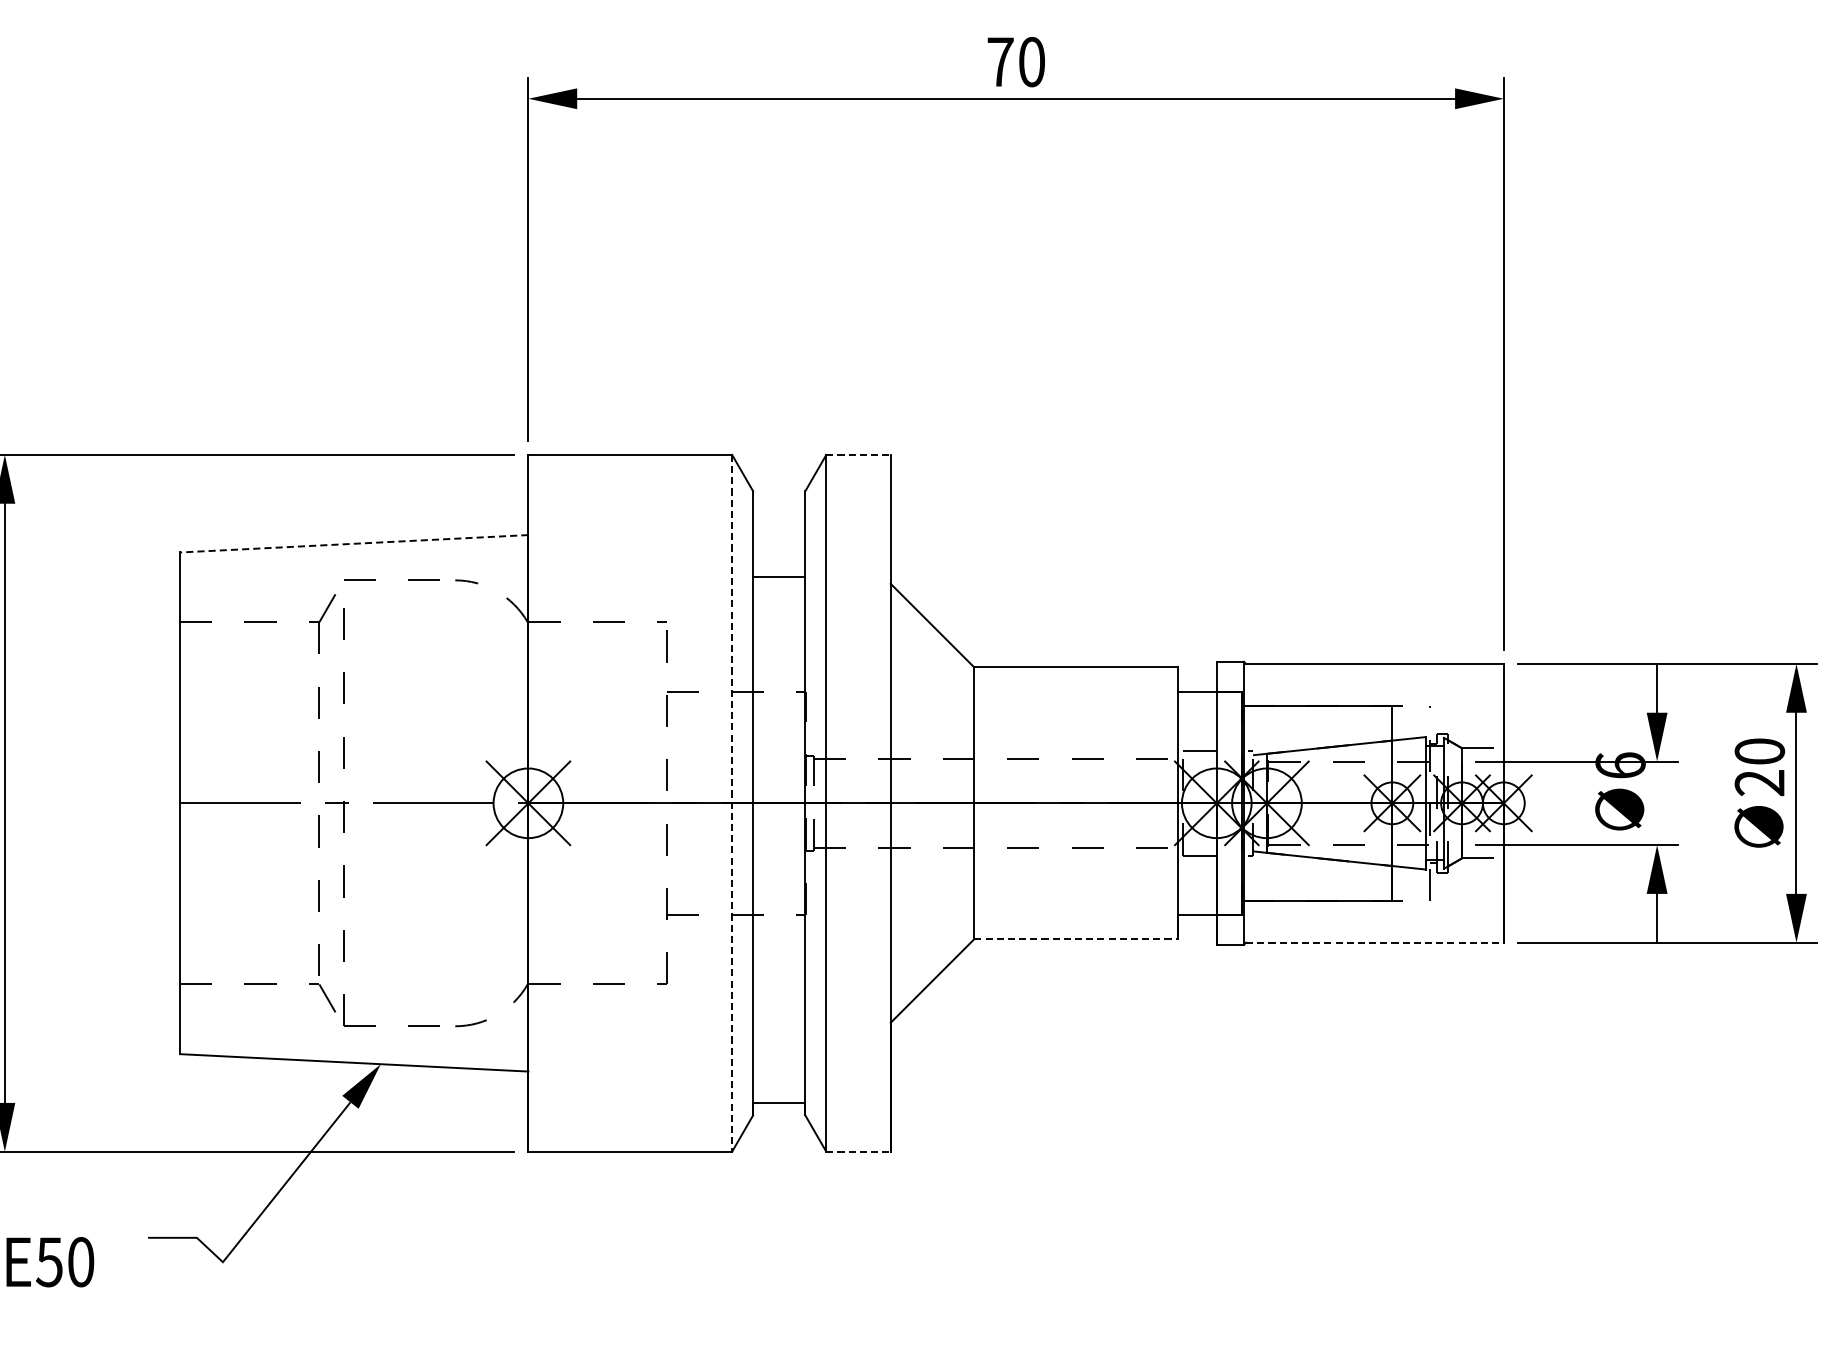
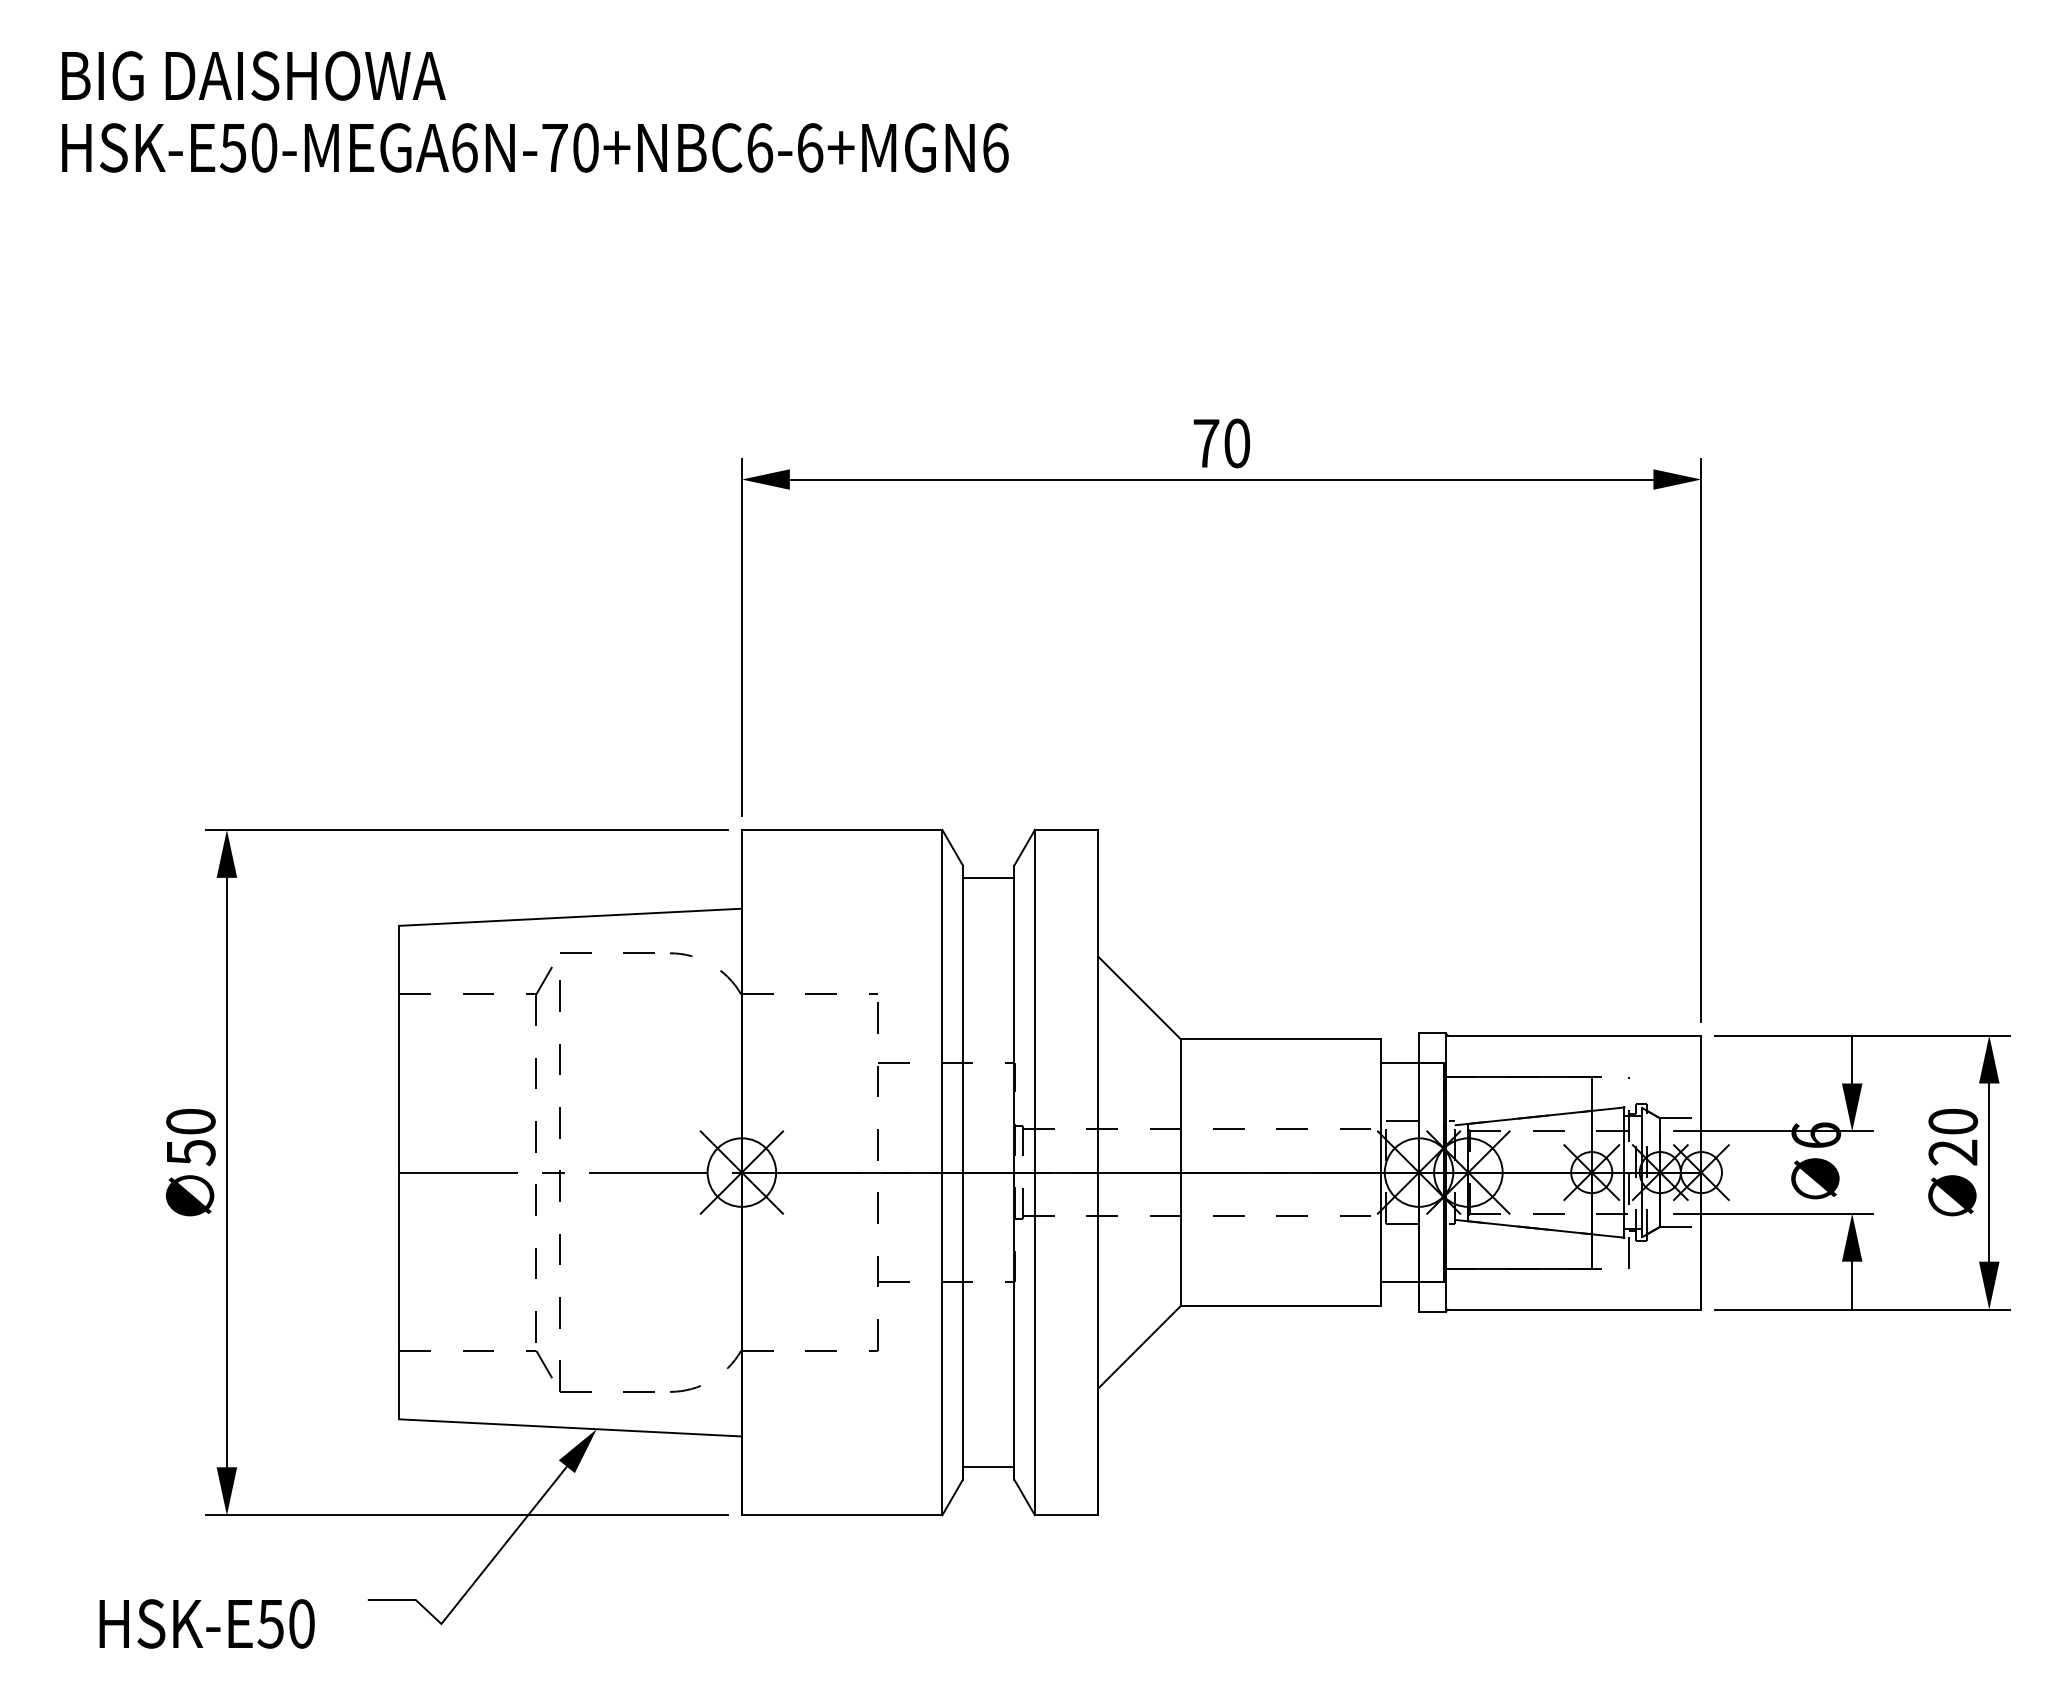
line: (858, 454) -> (1066, 829), dashed -> solid
line: (354, 543) -> (570, 917), dashed -> solid
line: (779, 576) -> (988, 877), moved
line: (732, 803) -> (942, 1172), dashed -> solid
line: (1076, 939) -> (1281, 1306), dashed -> solid
line: (1374, 942) -> (1574, 1309), dashed -> solid
line: (858, 1151) -> (1066, 1515), dashed -> solid

